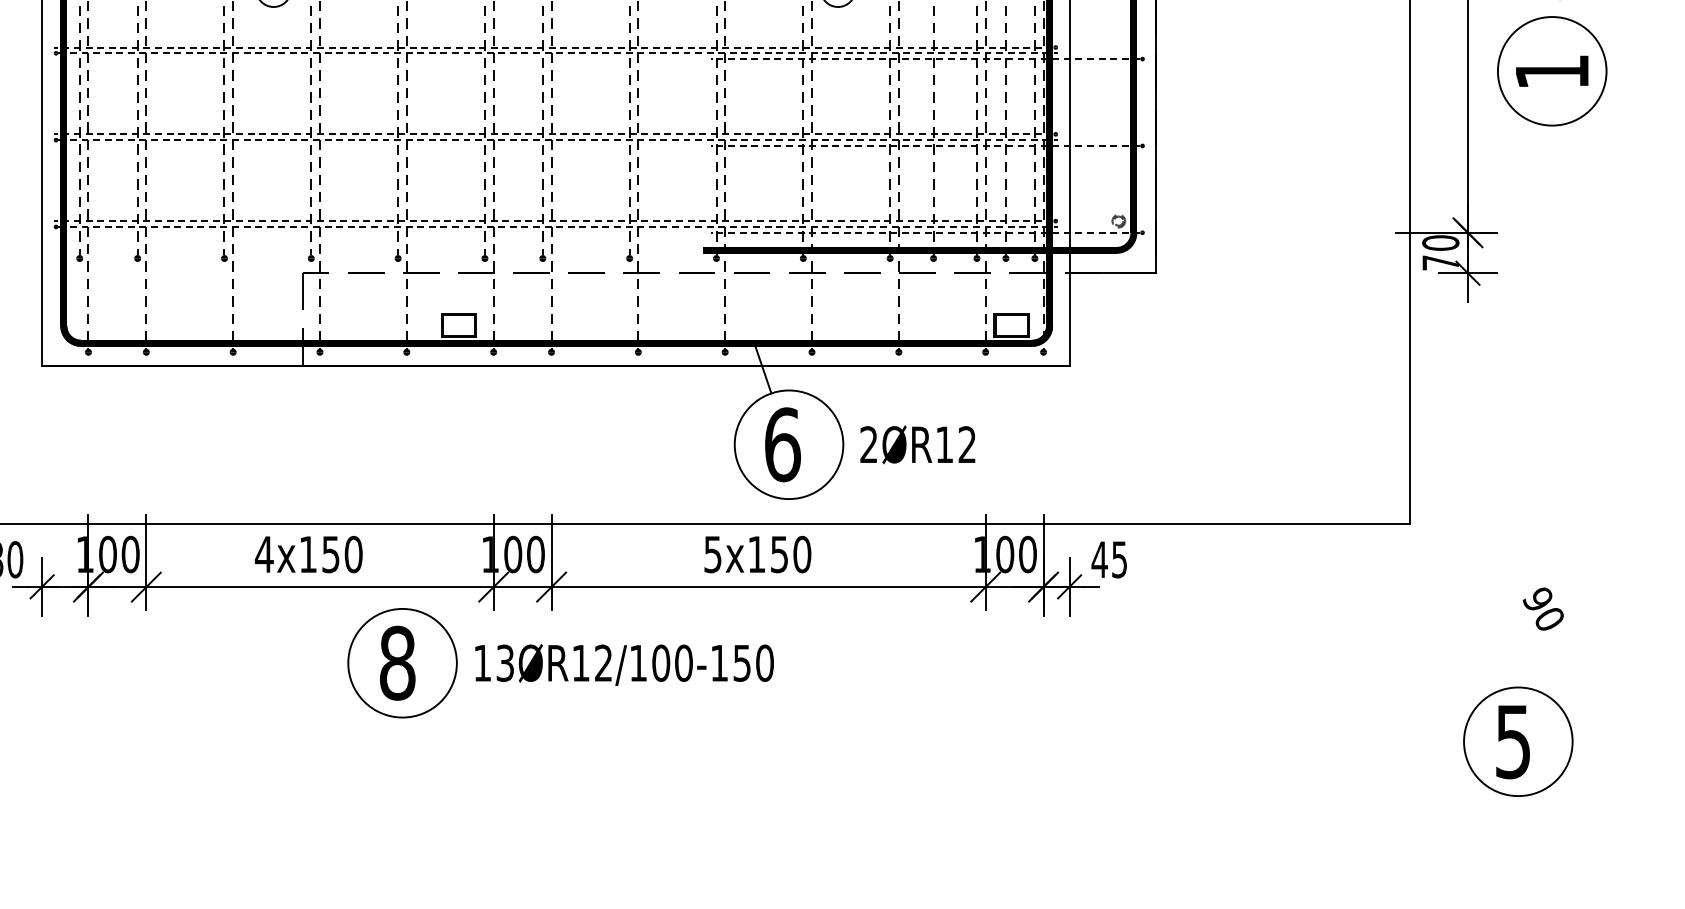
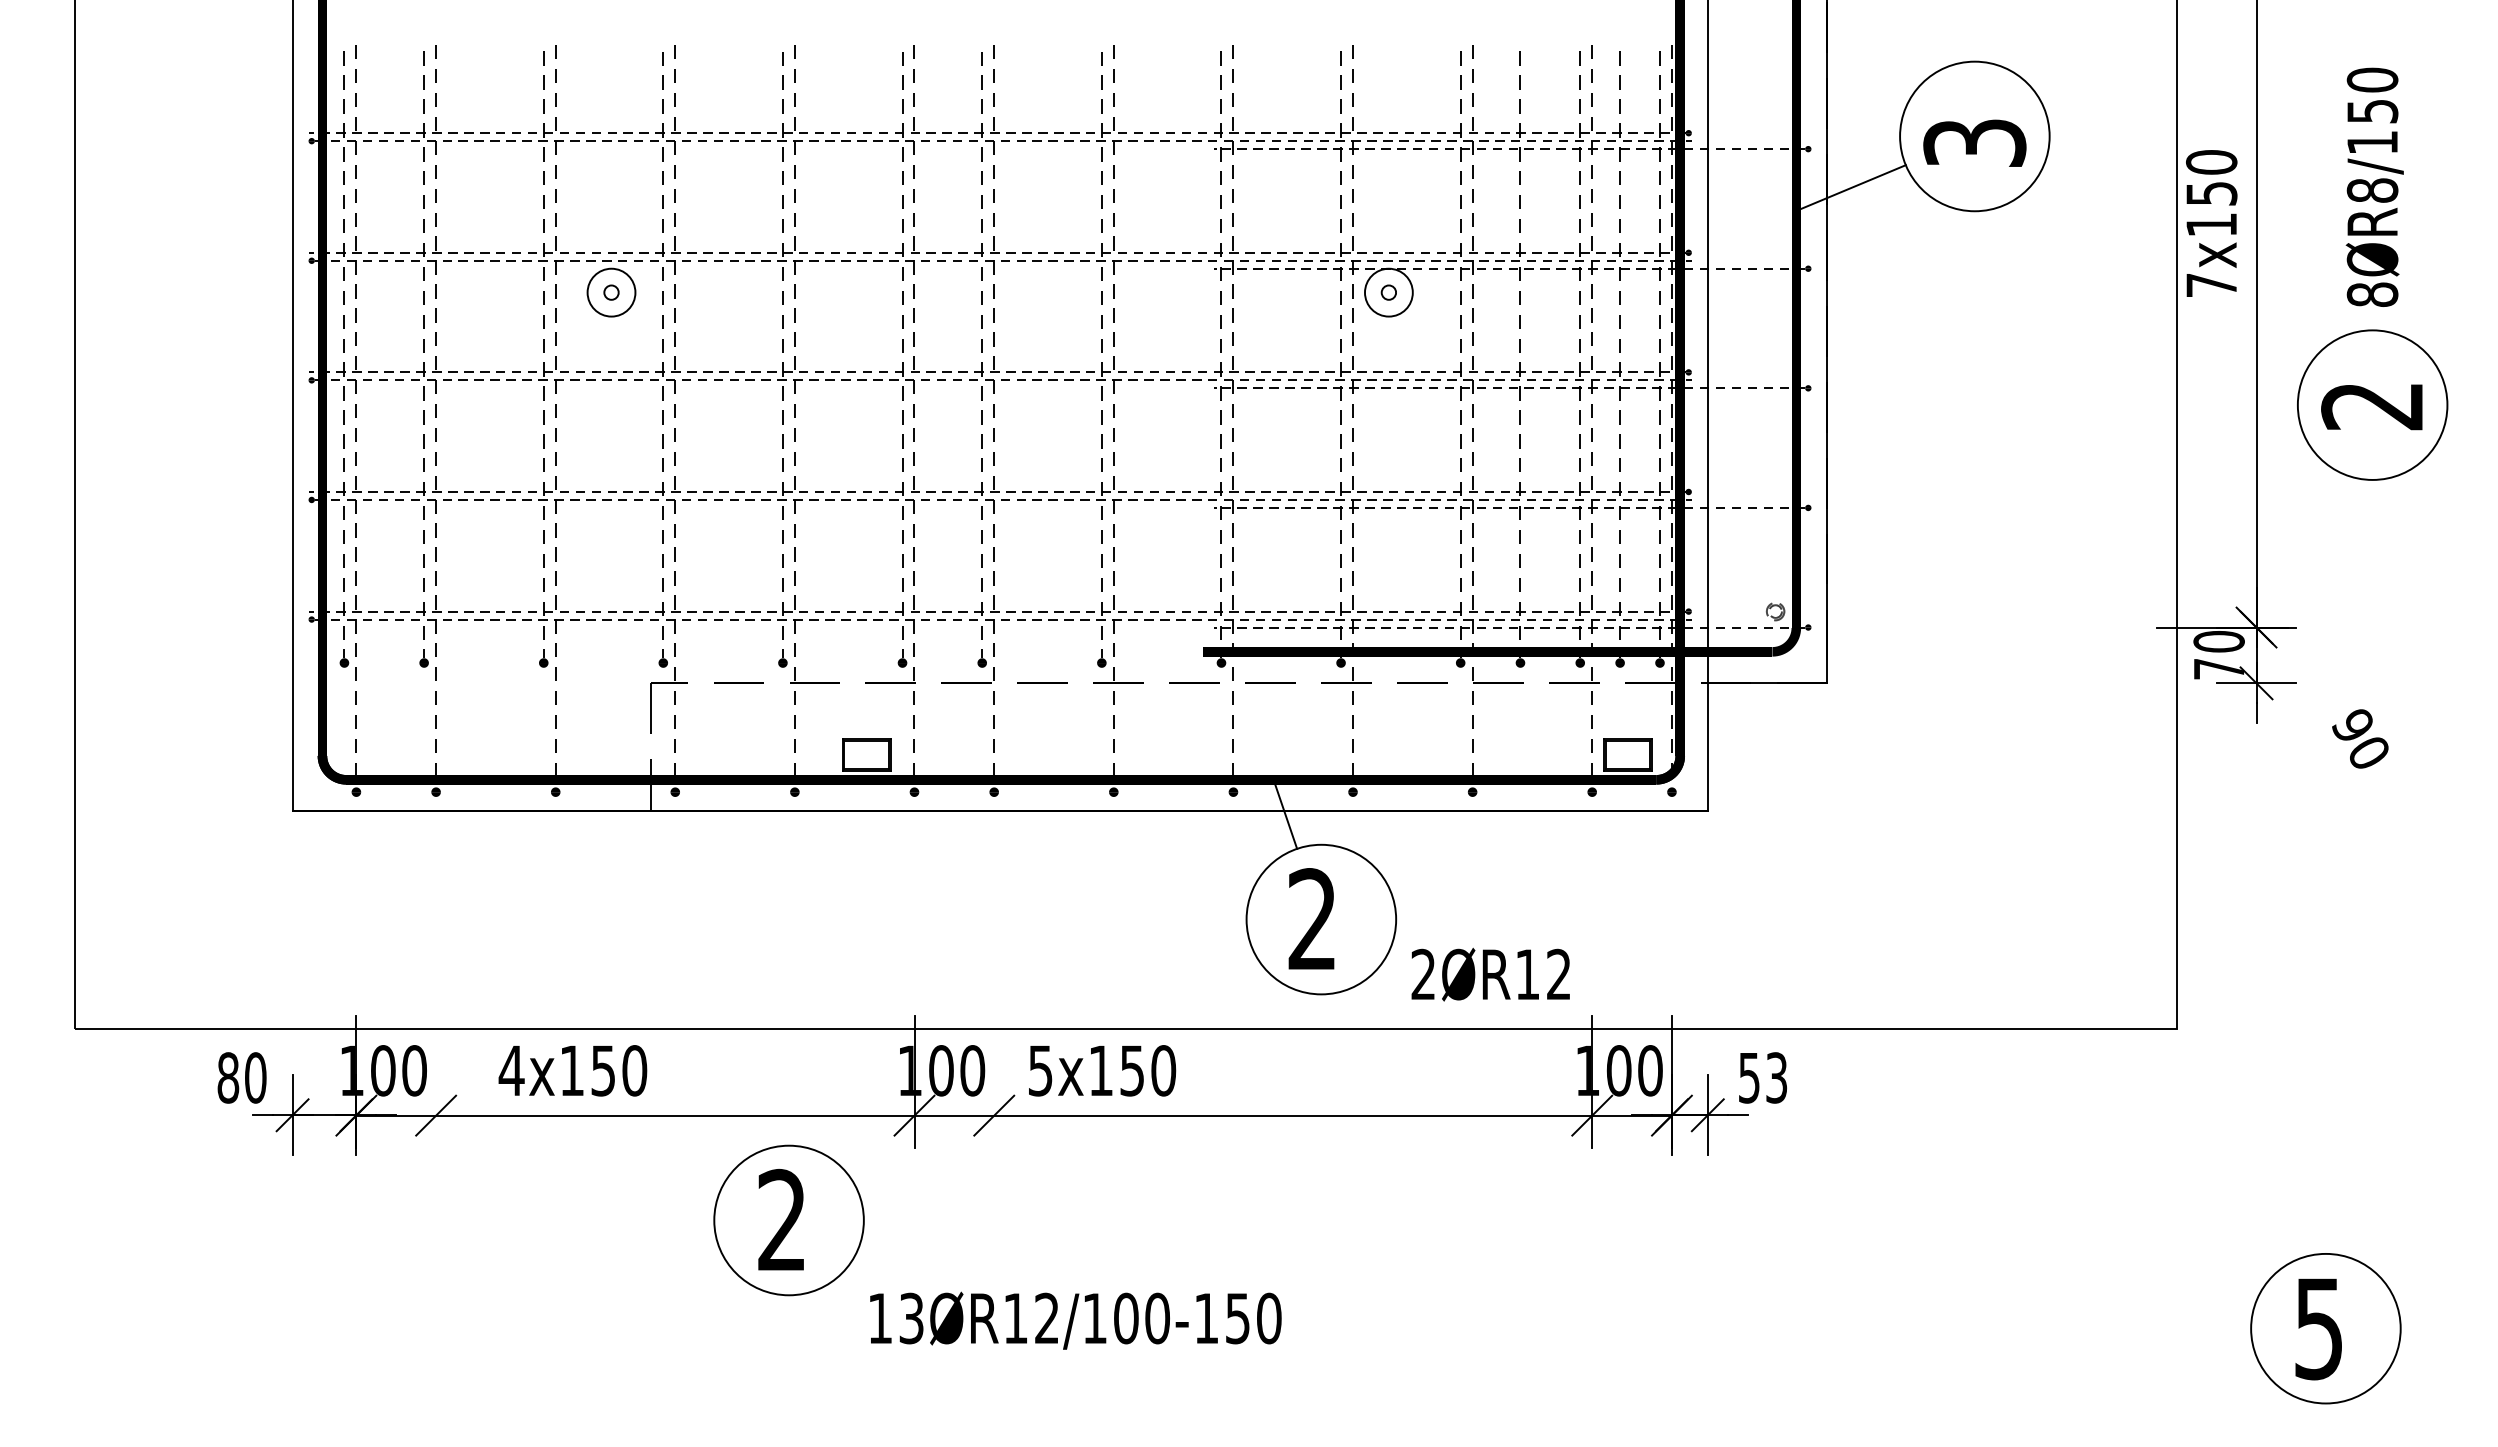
text: (1551, 72) -> (2371, 406), 1 -> 2
text: (782, 444) -> (1312, 919), 6 -> 2
text: (917, 444) -> (1490, 974), moved
text: (308, 554) -> (572, 1070), moved
text: (757, 554) -> (1102, 1070), moved
text: (1109, 559) -> (1762, 1077), 45 -> 53
line: (146, 562) -> (436, 1081), removed
line: (551, 562) -> (994, 1081), removed
text: (1543, 608) -> (2360, 738), moved
text: (397, 663) -> (781, 1220), 8 -> 2
text: (624, 664) -> (1075, 1320), moved

